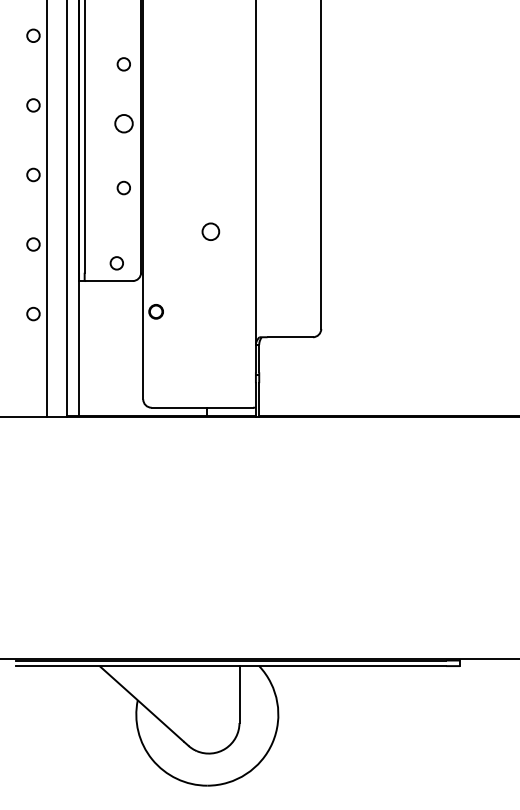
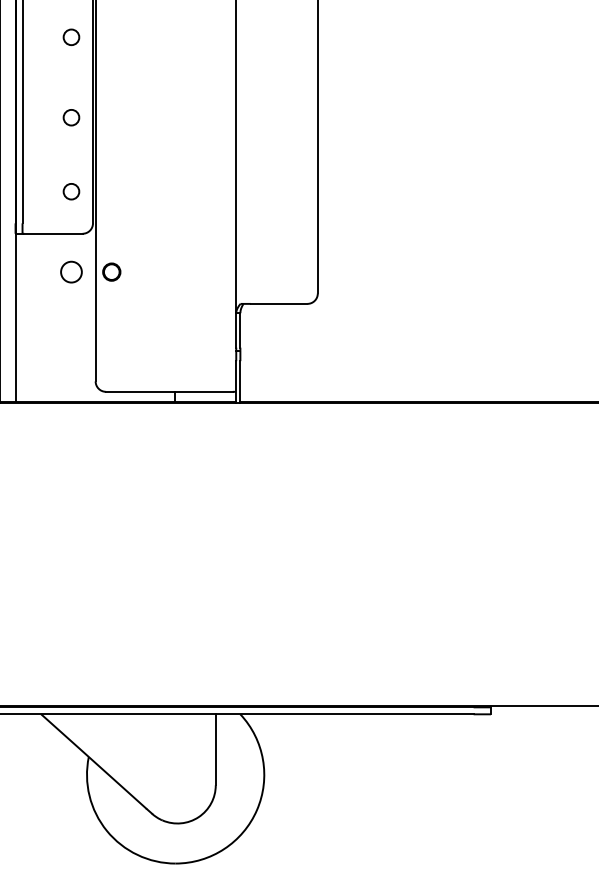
circle: (123, 123) -> (71, 37), size x0.71
circle: (210, 231) -> (71, 271), moved
circle: (116, 263) -> (71, 191), moved

